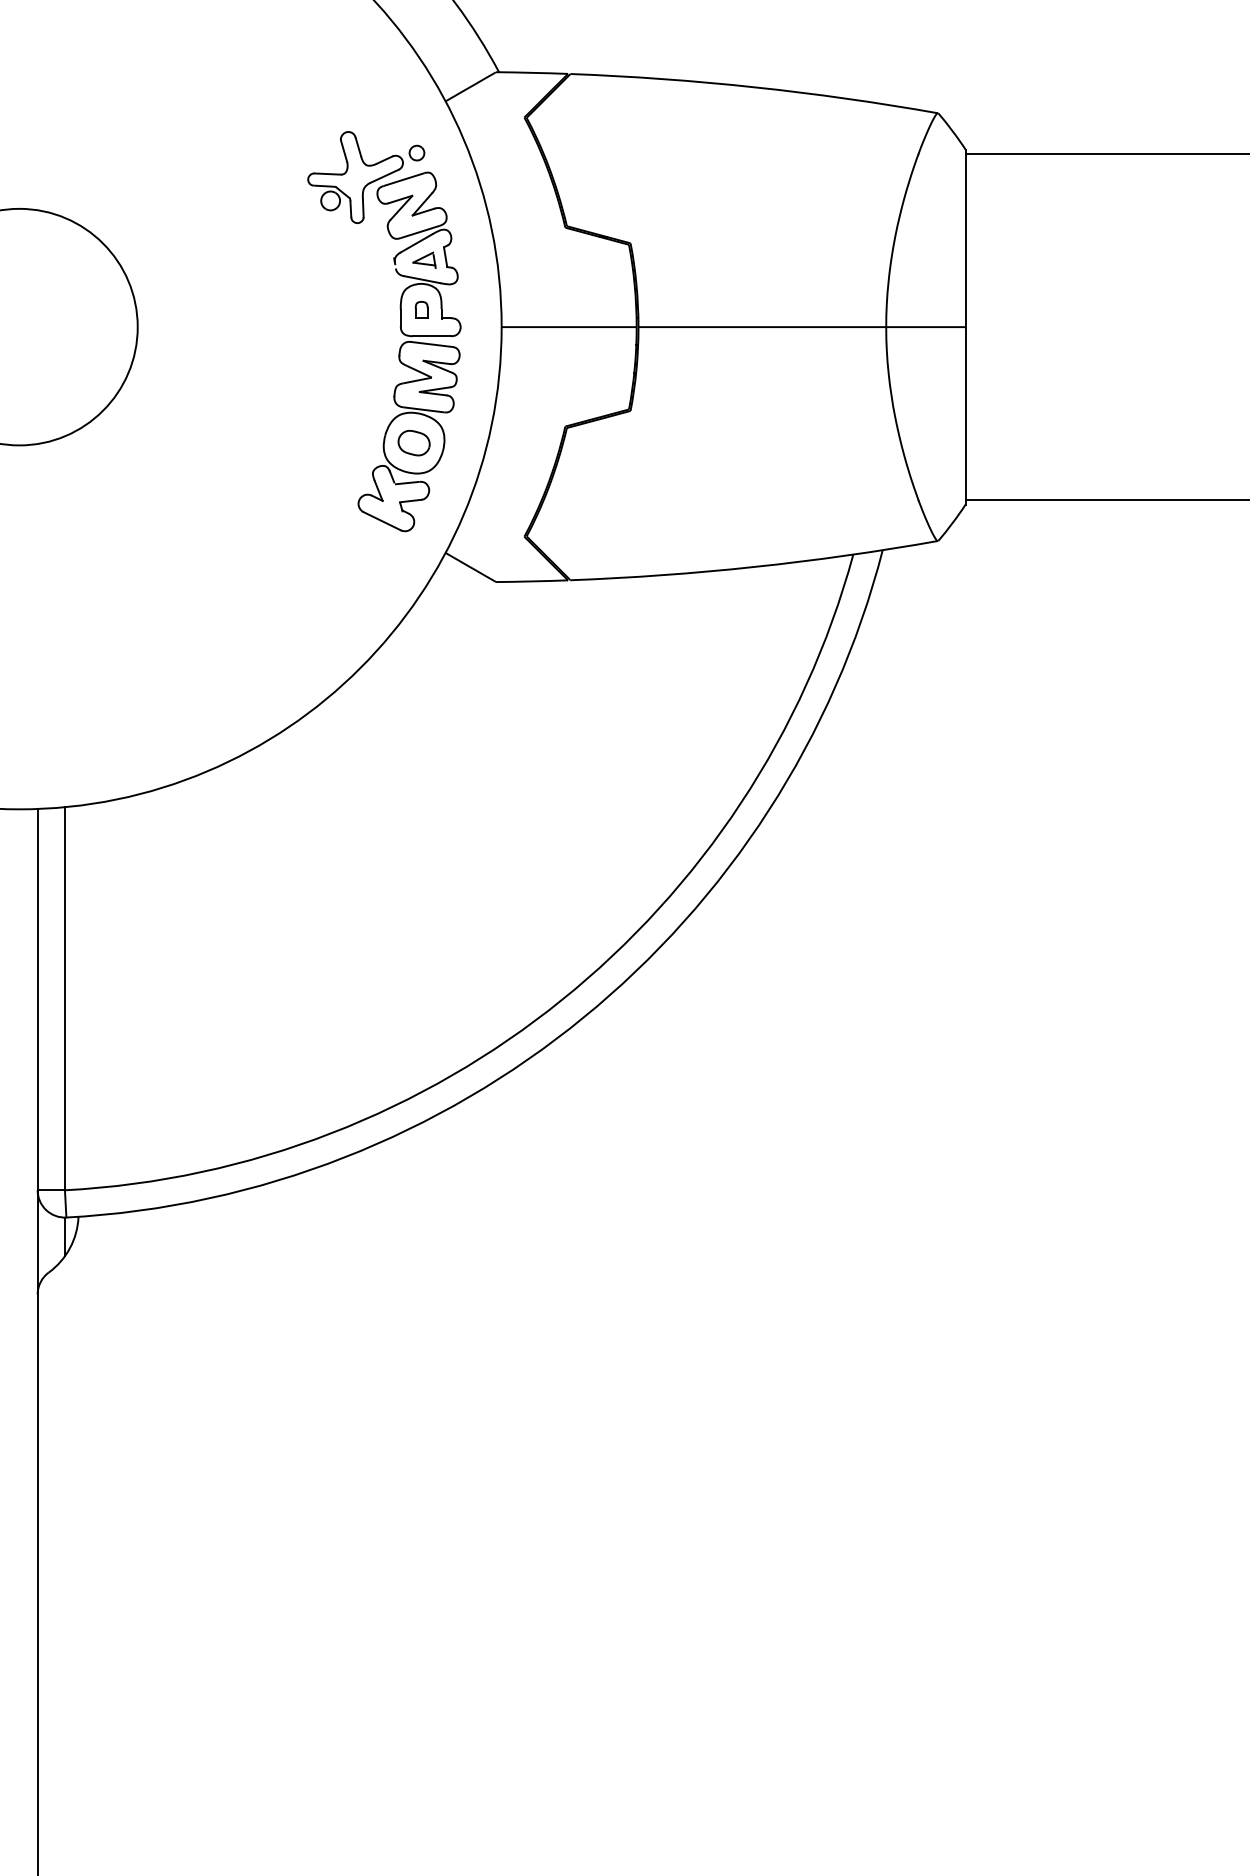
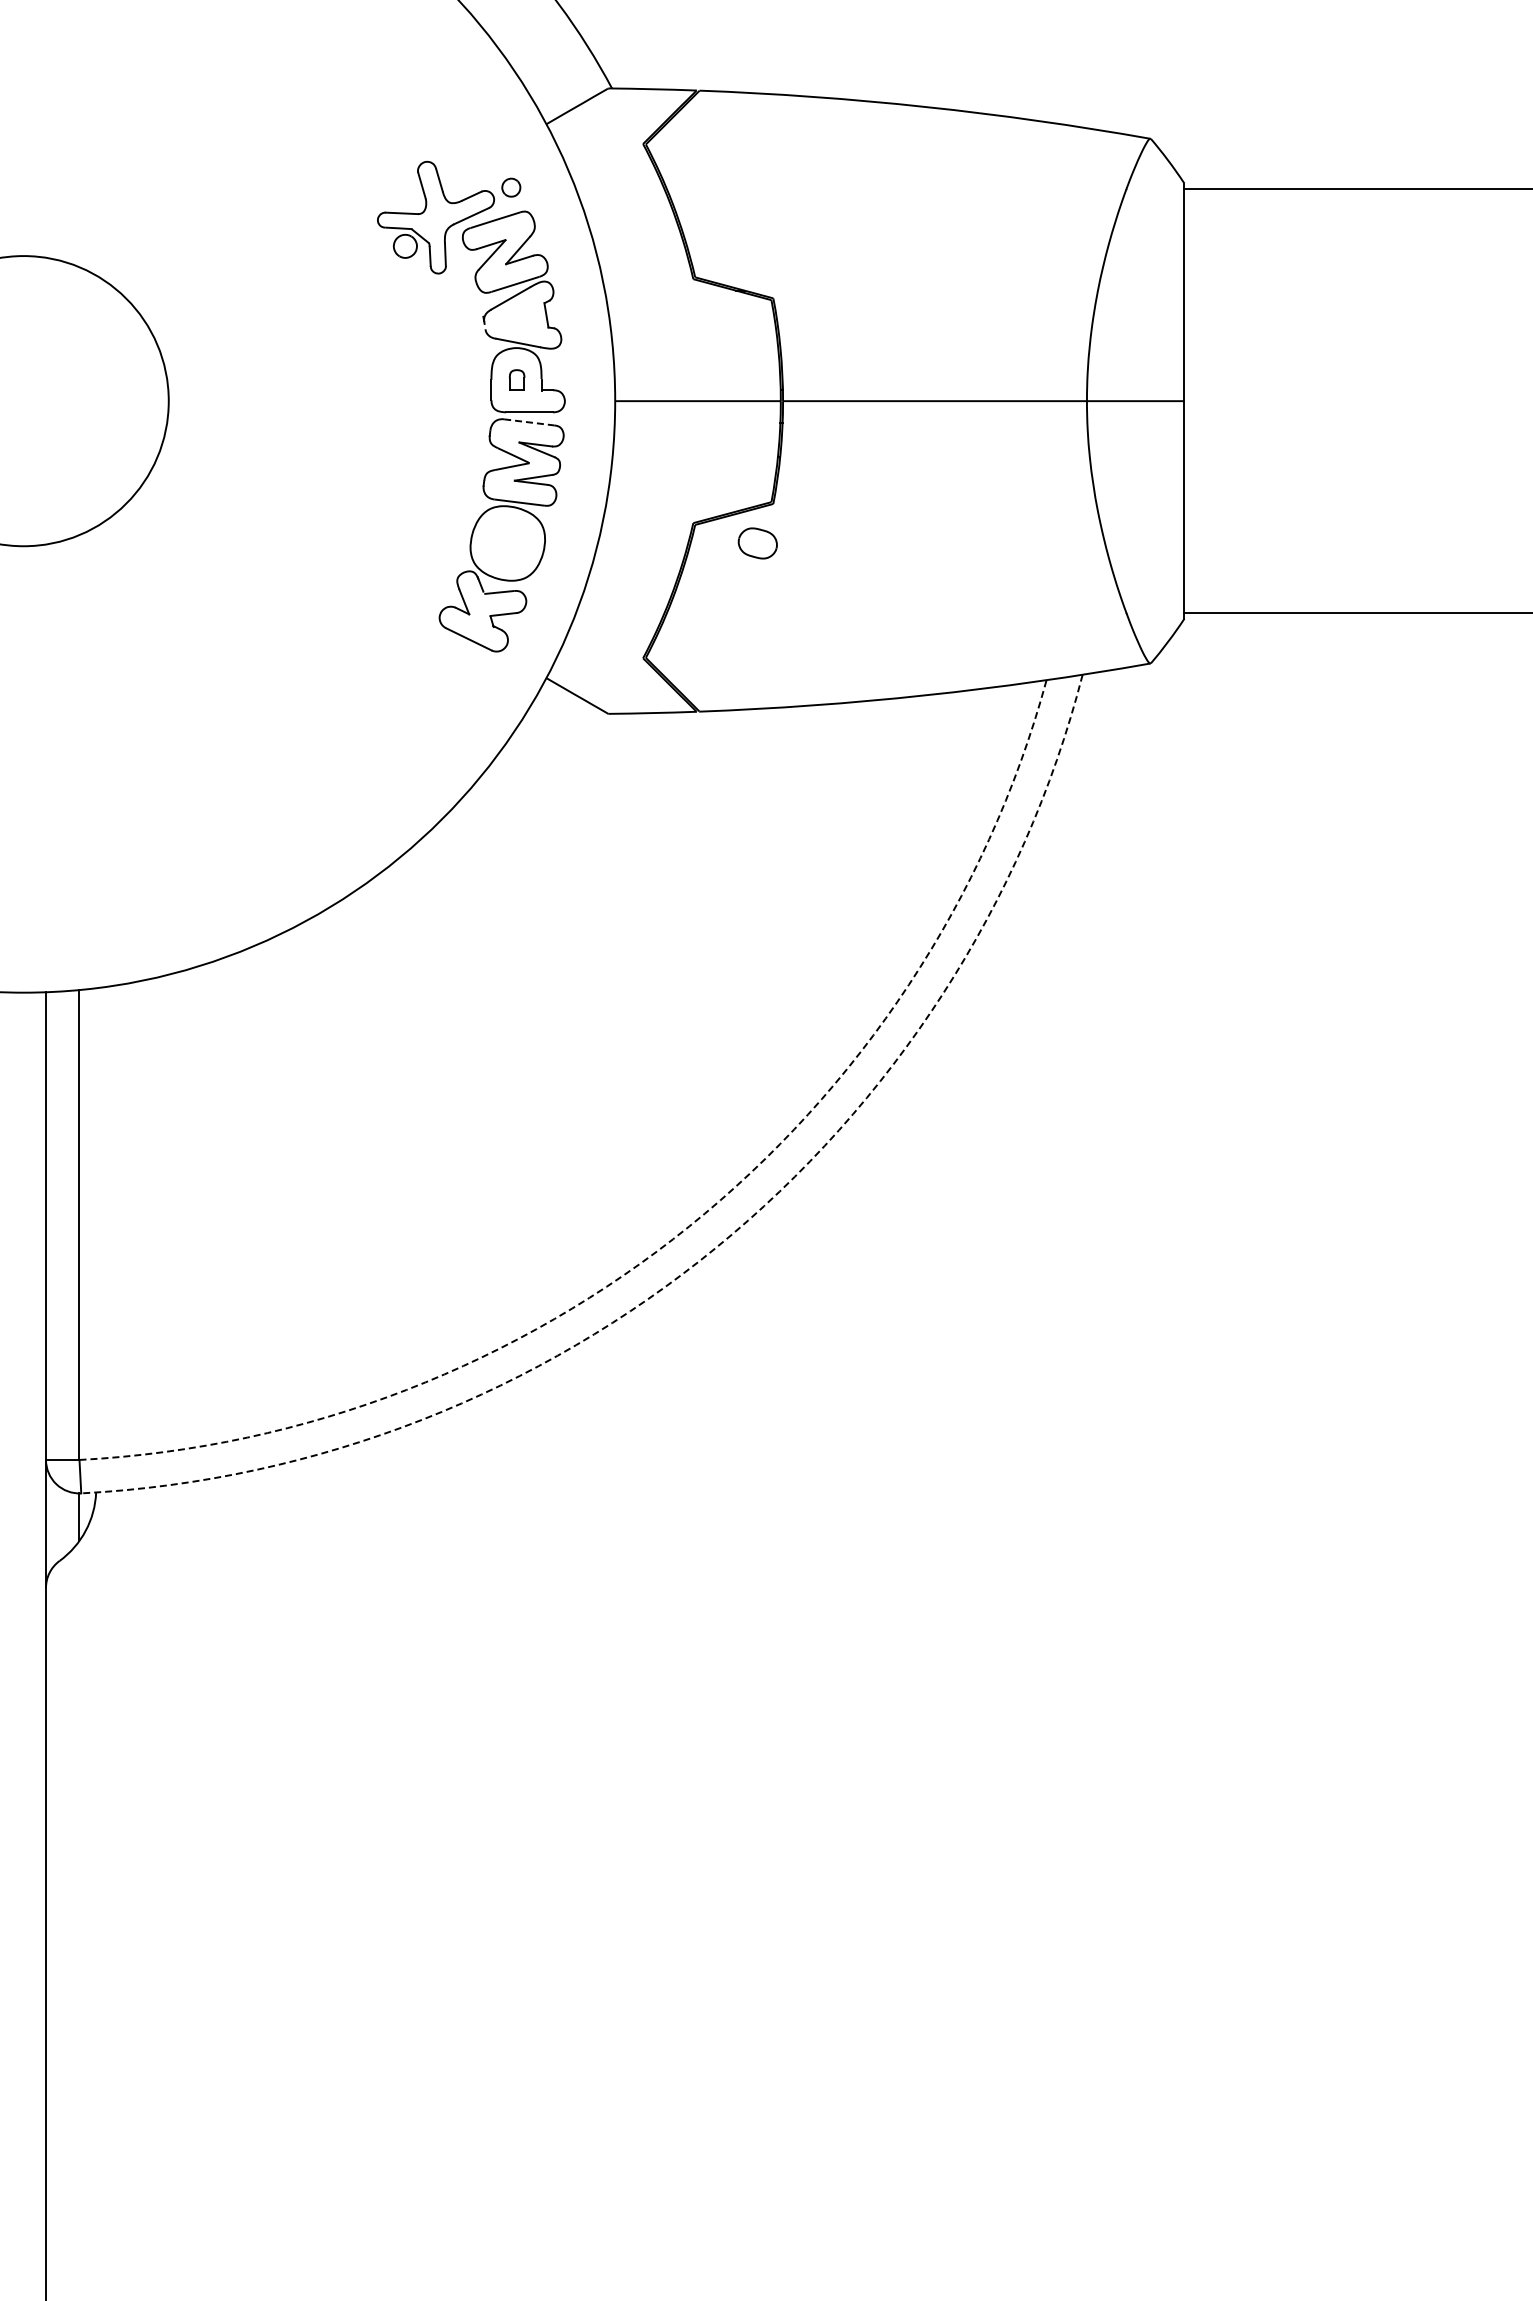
part: (424, 259) -> (520, 318), removed
line: (431, 344) -> (529, 422), solid -> dashed
part: (413, 443) -> (757, 543), moved
arc: (562, 999) -> (689, 1226), solid -> dashed
arc: (583, 1017) -> (715, 1247), solid -> dashed

